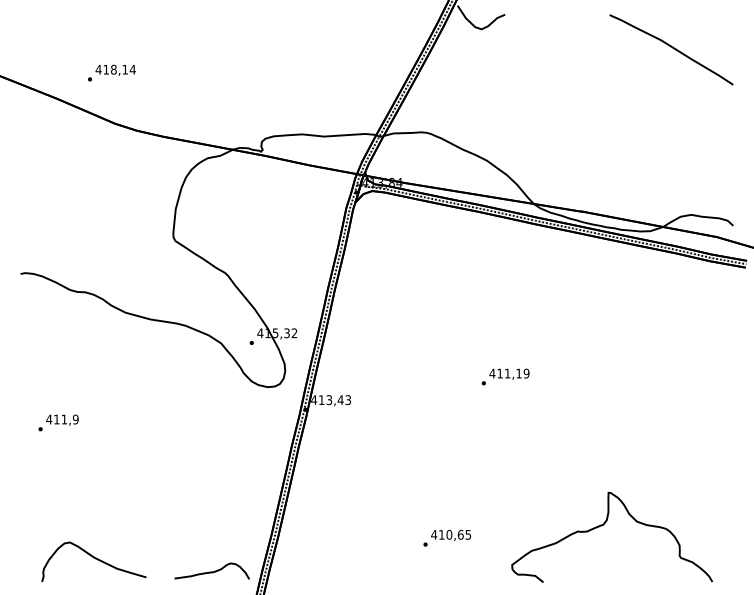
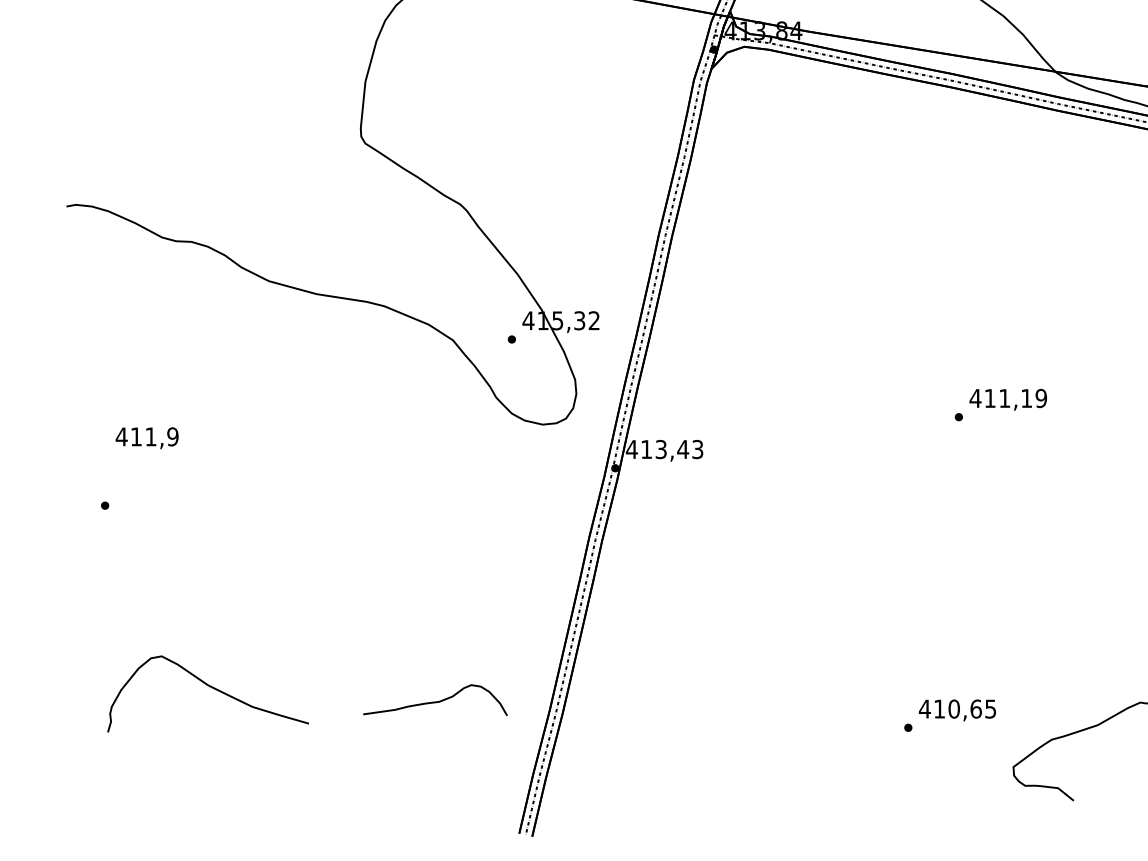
text: (62, 419) -> (147, 436), moved
text: (447, 538) -> (950, 716), moved
curve: (95, 559) -> (210, 689), moved
curve: (211, 571) -> (434, 700), moved

